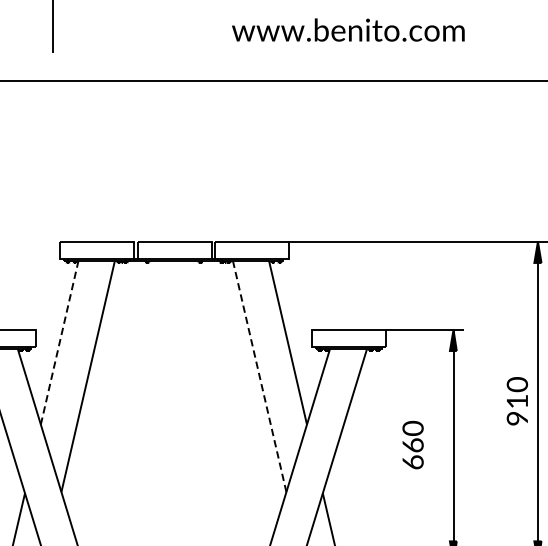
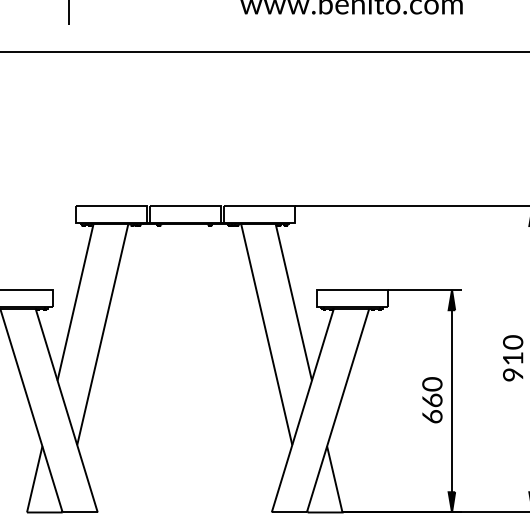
line: (59, 342) -> (75, 302), dashed -> solid
line: (259, 376) -> (266, 334), dashed -> solid
text: (413, 445) -> (432, 400), moved

